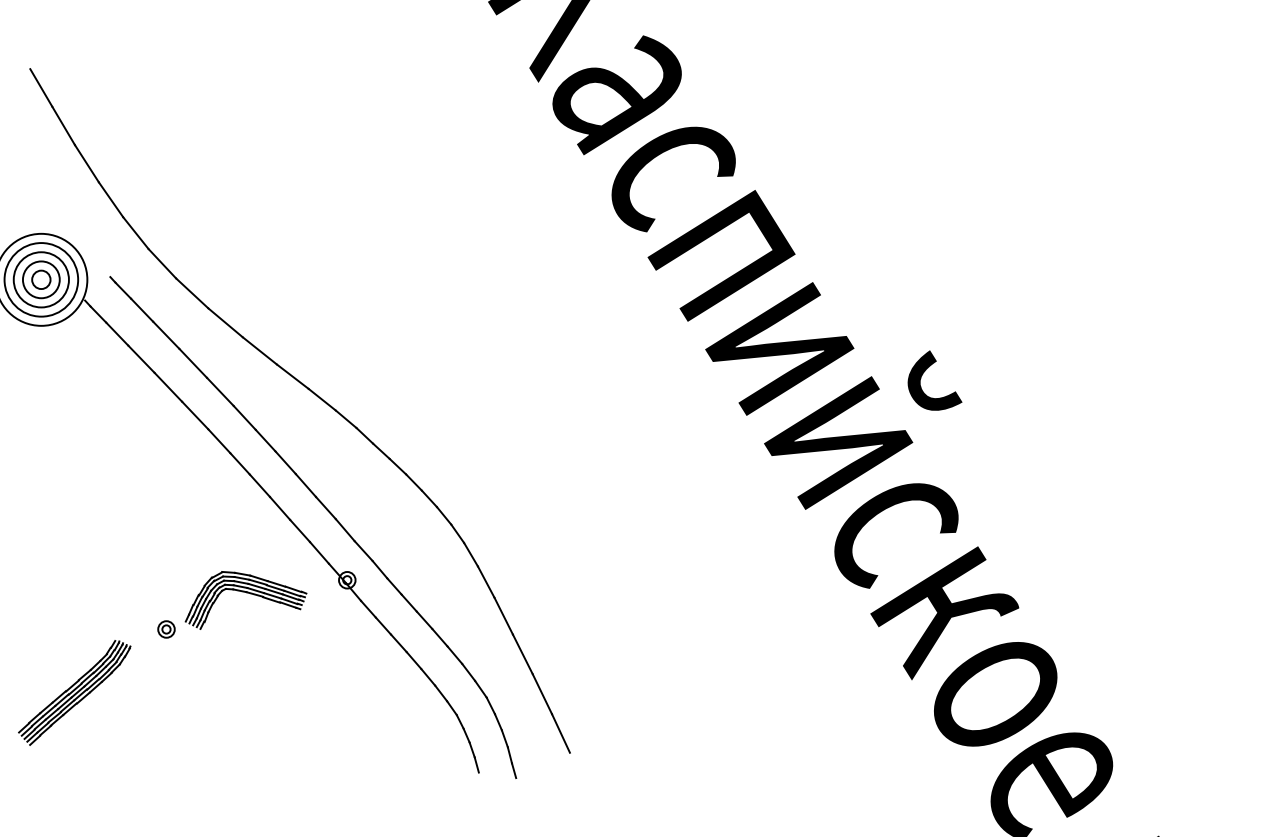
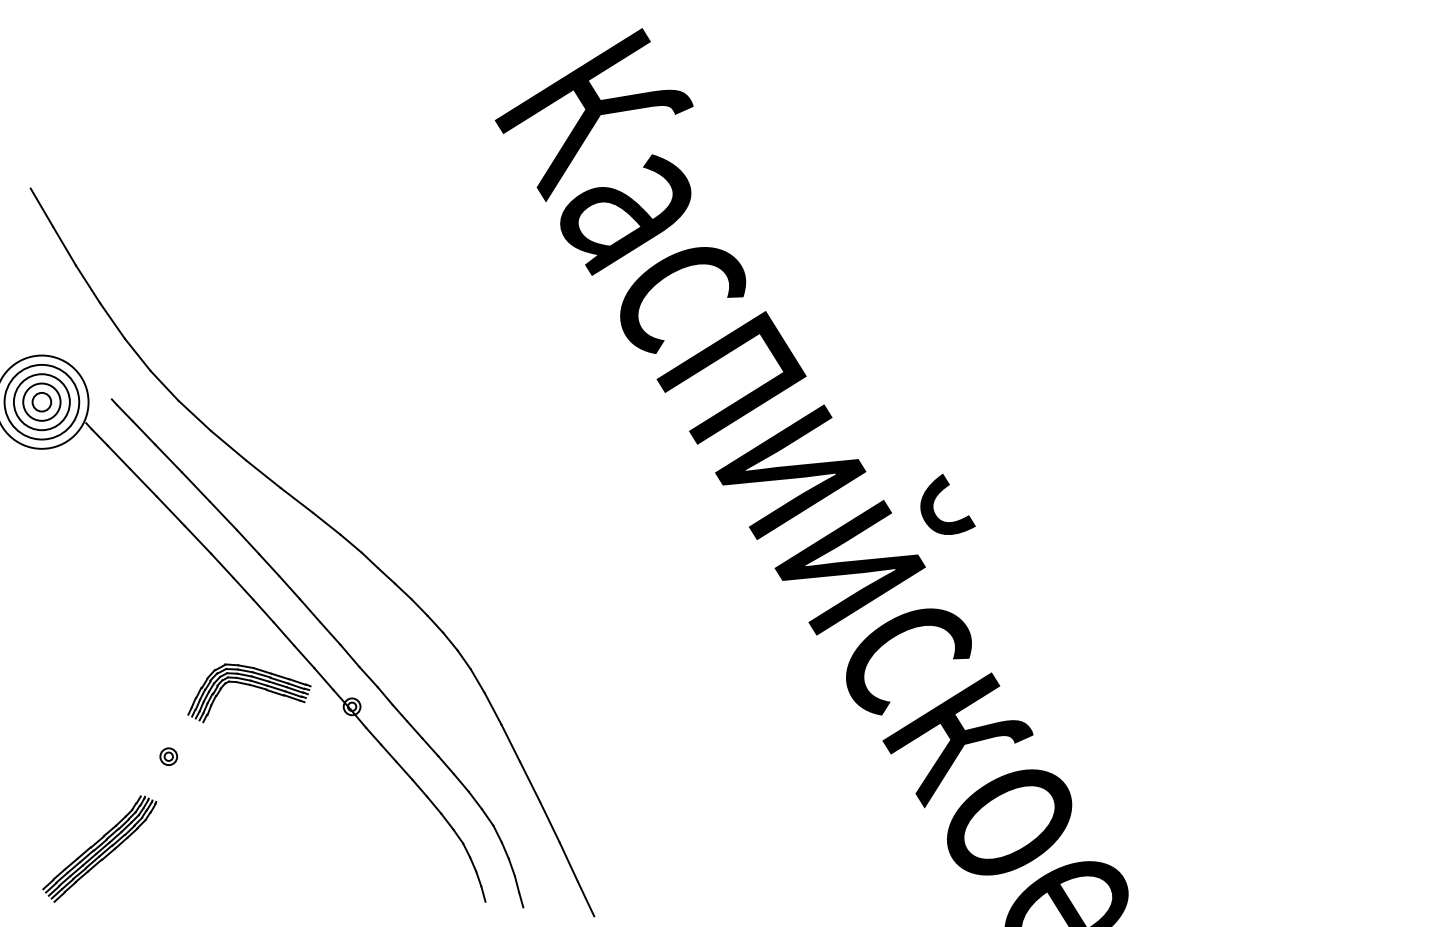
part: (248, 593) -> (251, 686), moved
part: (74, 692) -> (99, 848), moved
line: (577, 769) -> (585, 898), added

